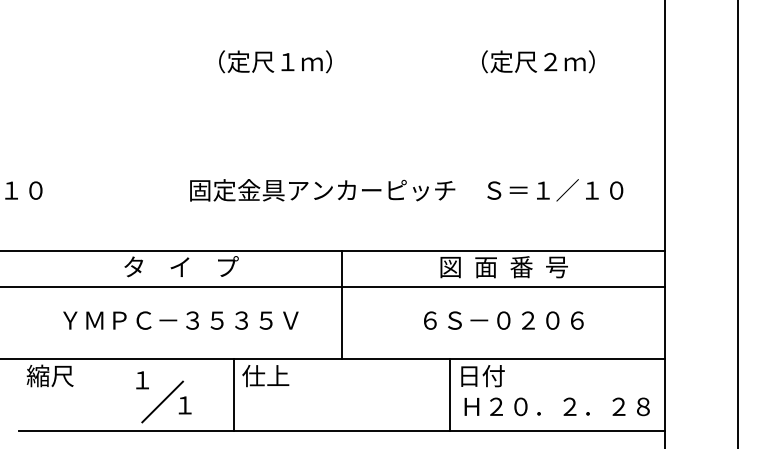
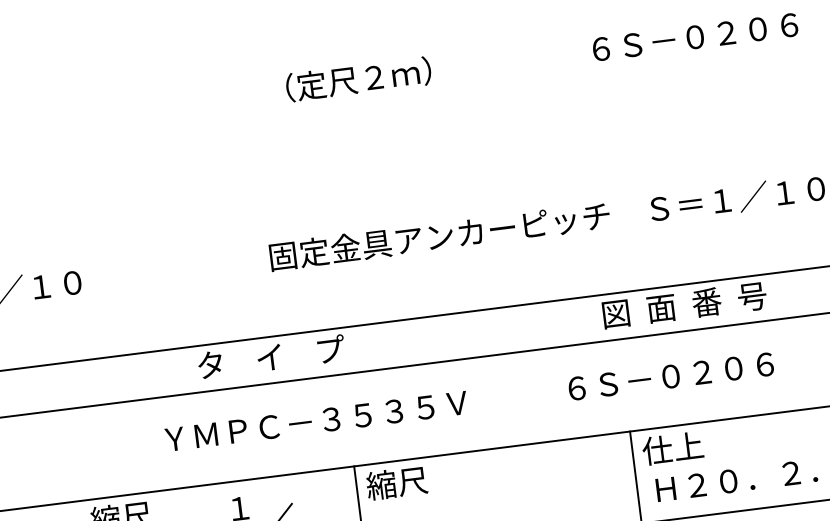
text: (287, 61) -> (373, 77), （定尺１ｍ） -> （定尺２ｍ）
text: (538, 61) -> (695, 36), （定尺２ｍ） -> ６Ｓ－０２０６
line: (342, 304) -> (483, 379), removed
text: (180, 320) -> (315, 421), moved
text: (503, 320) -> (670, 376), moved
text: (265, 375) -> (396, 482), 仕上 -> 縮尺
text: (480, 375) -> (671, 447), 日付 -> 仕上

